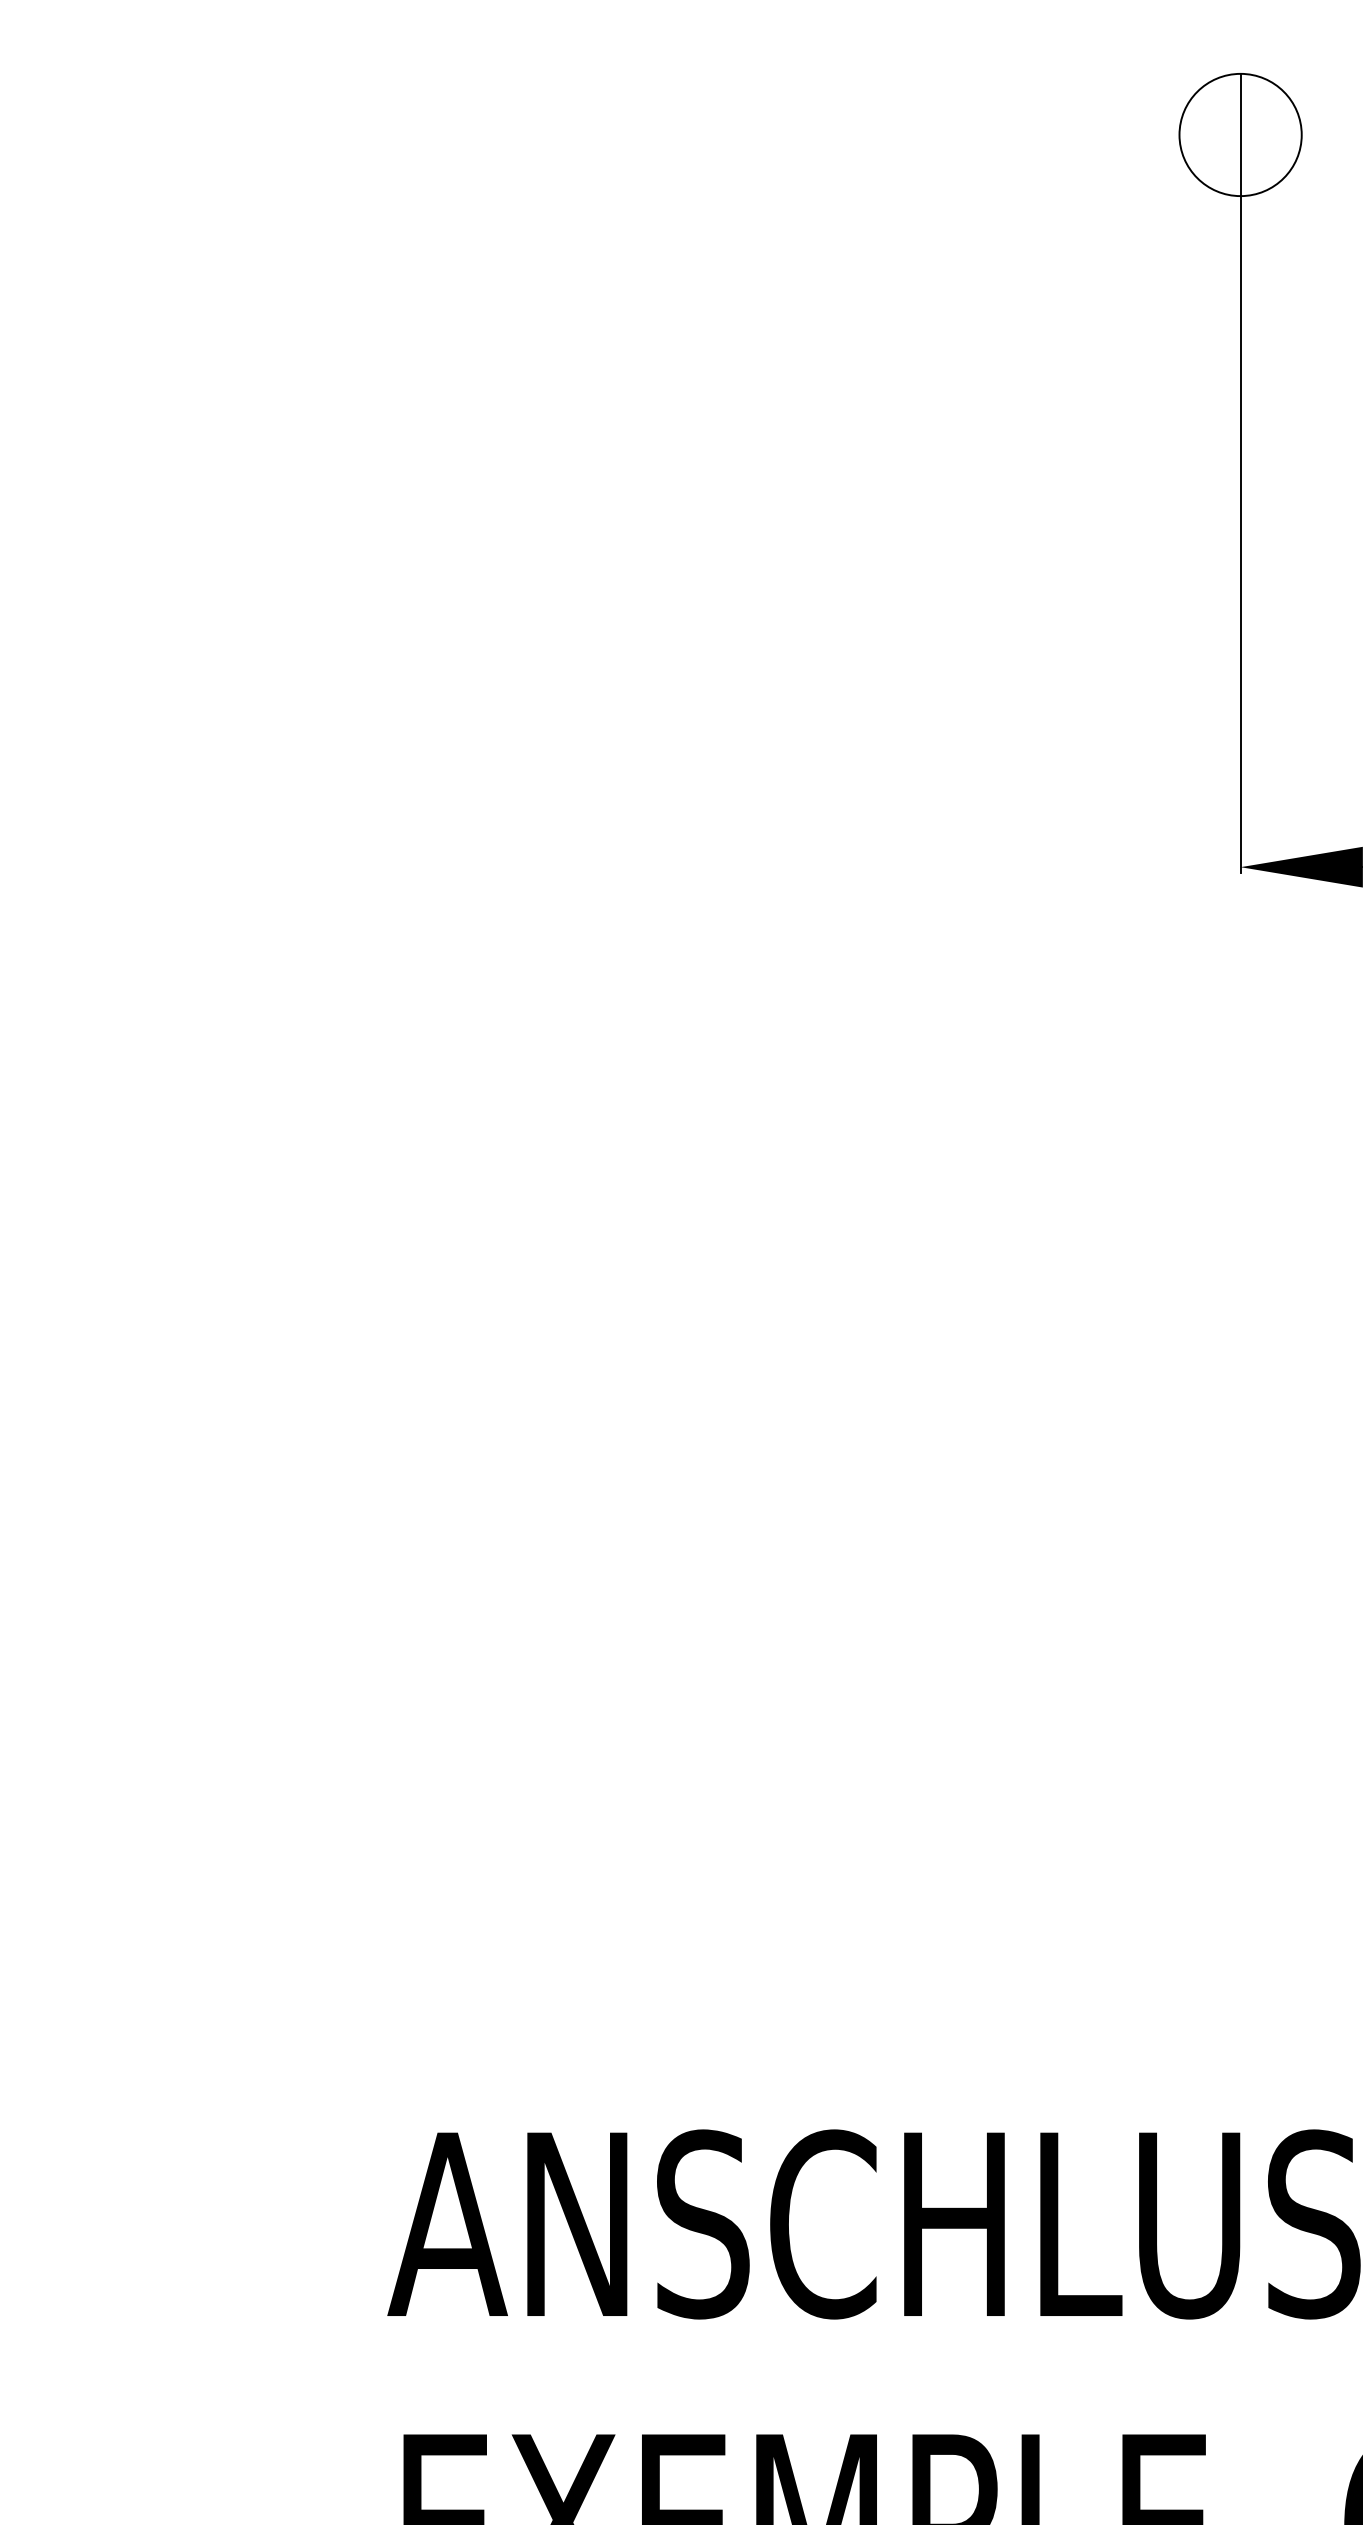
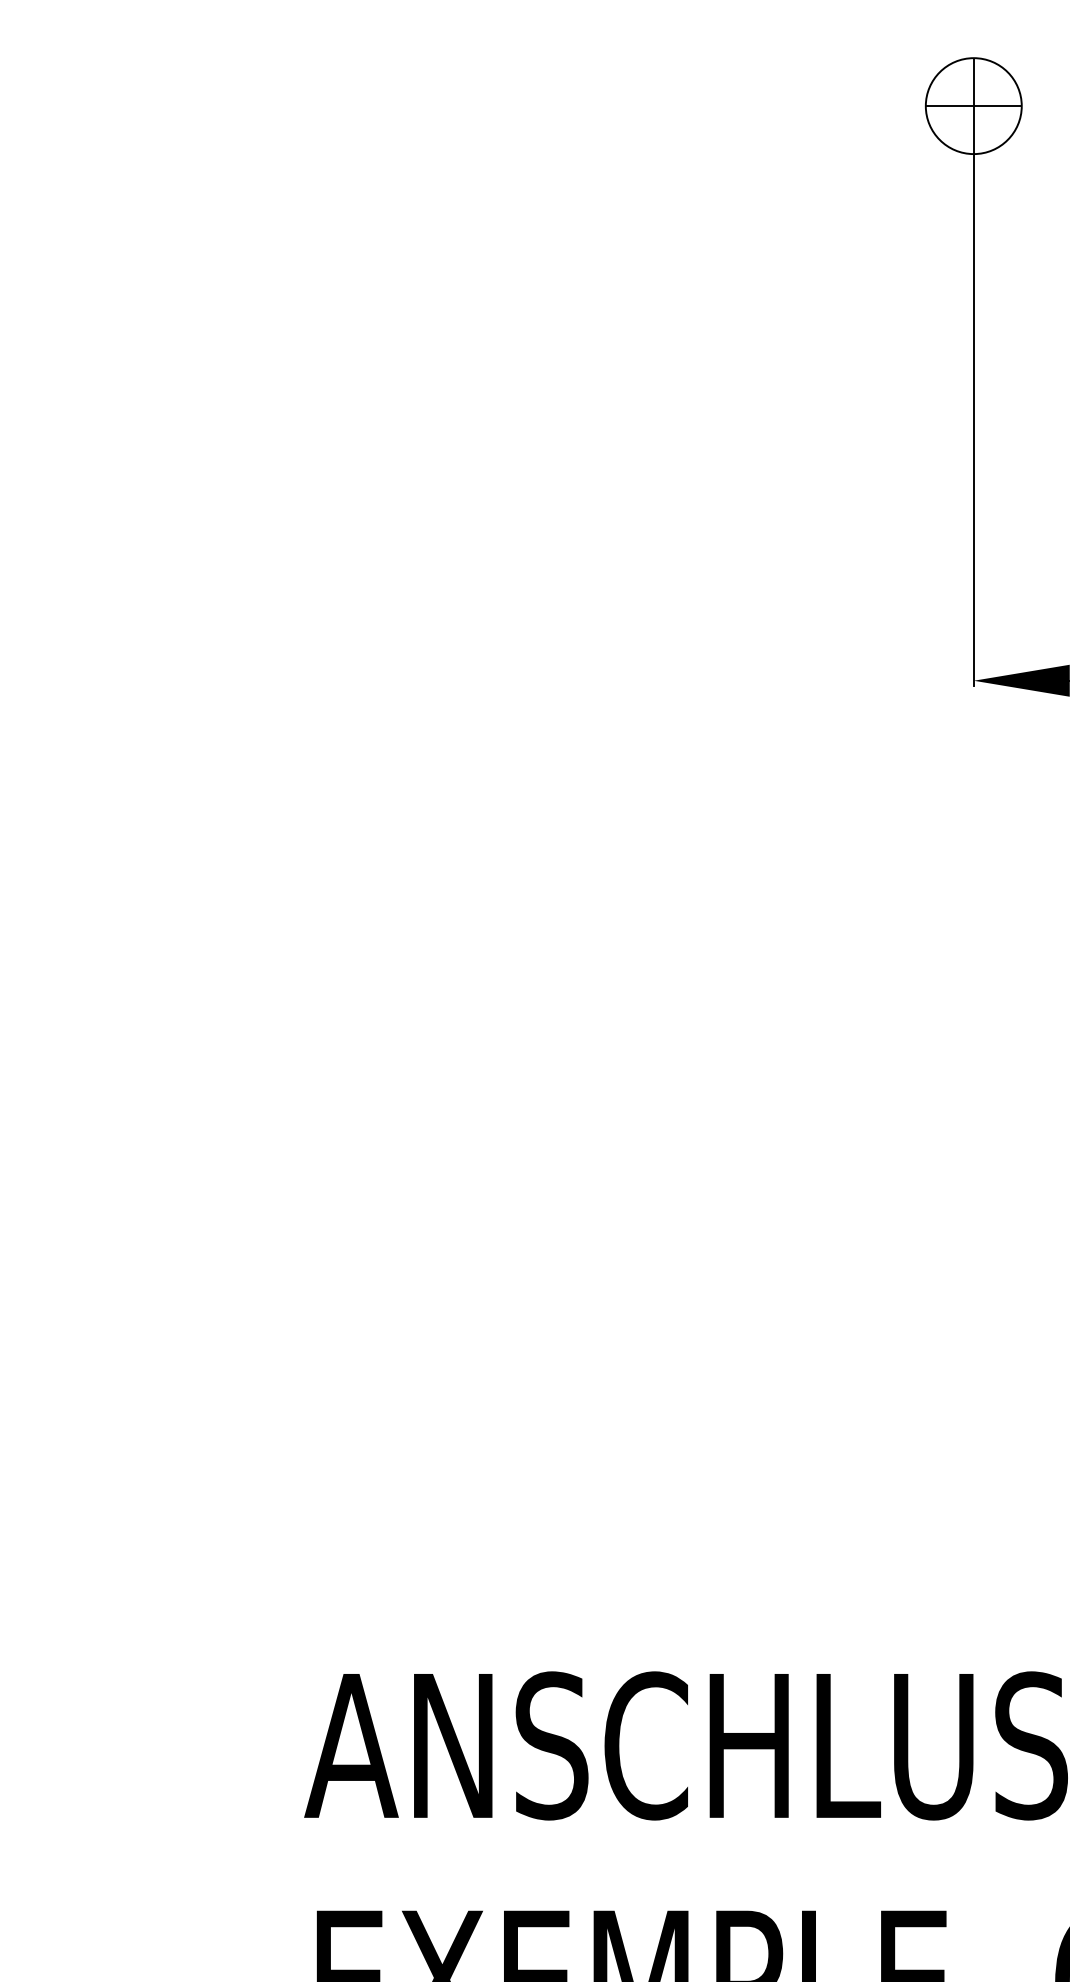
line: (1240, 134) -> (973, 105), added

